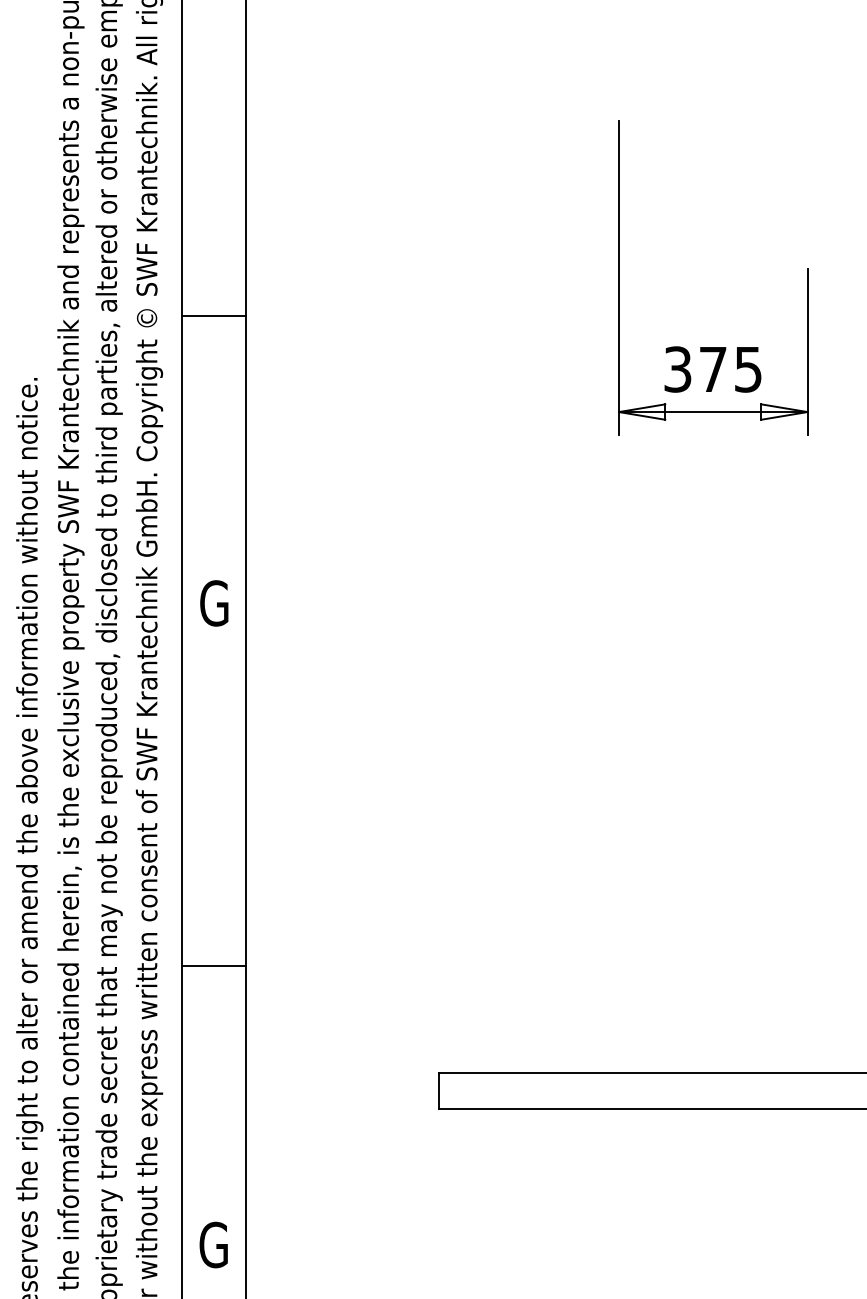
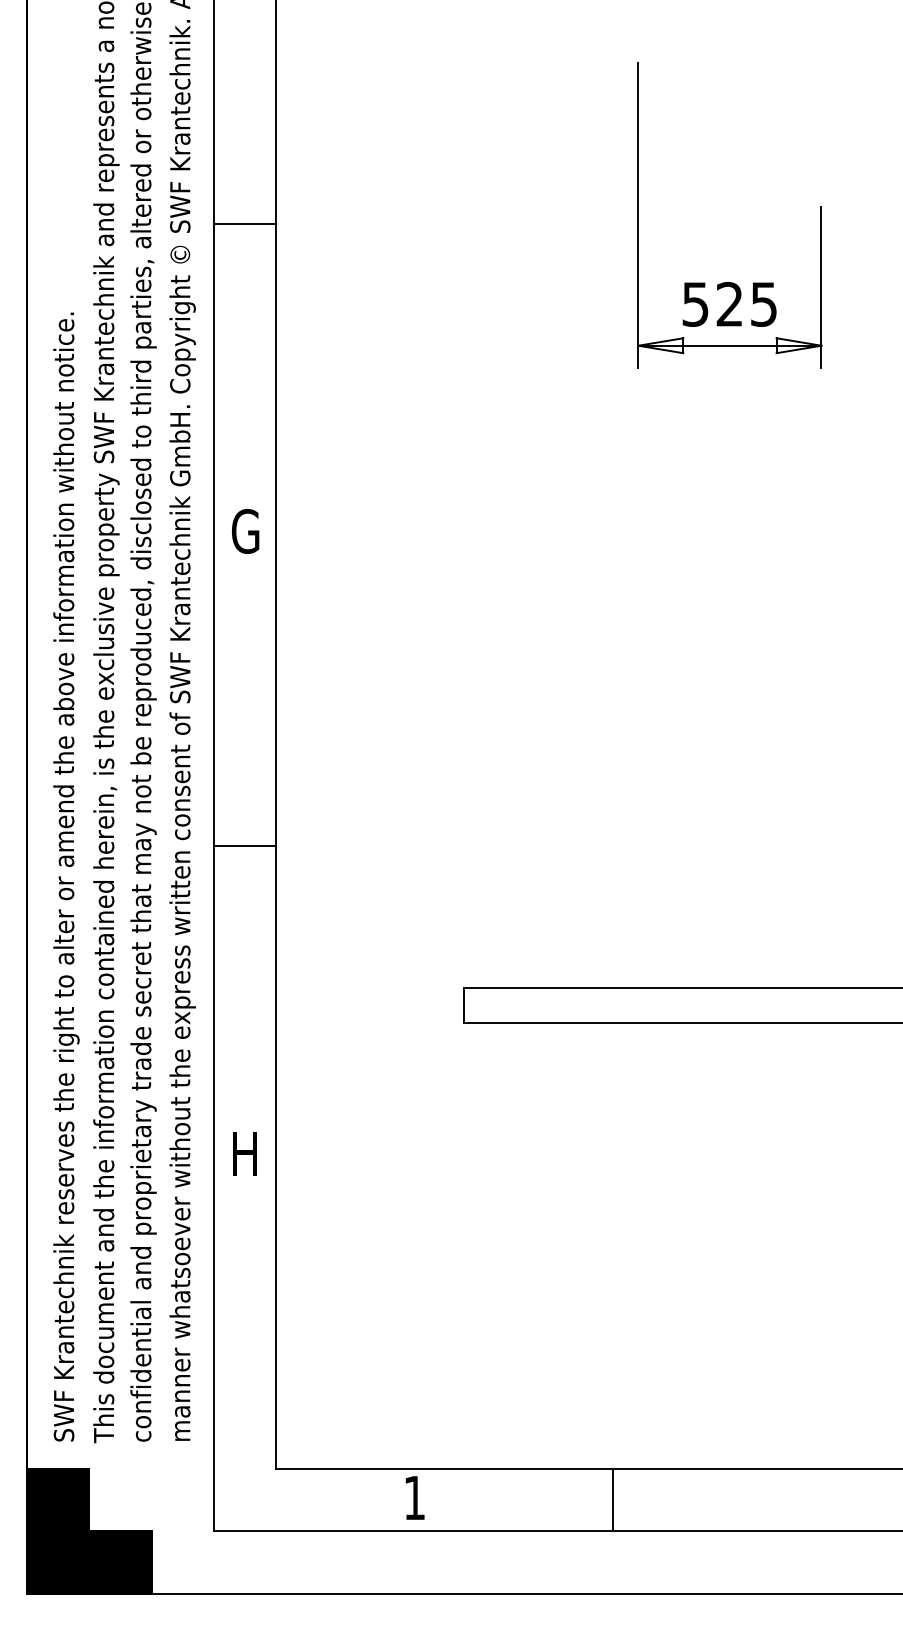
line: (214, 316) -> (245, 223), moved
text: (695, 368) -> (712, 303), 375 -> 525
line: (214, 966) -> (245, 846), moved
text: (213, 1244) -> (244, 1153), G -> H

